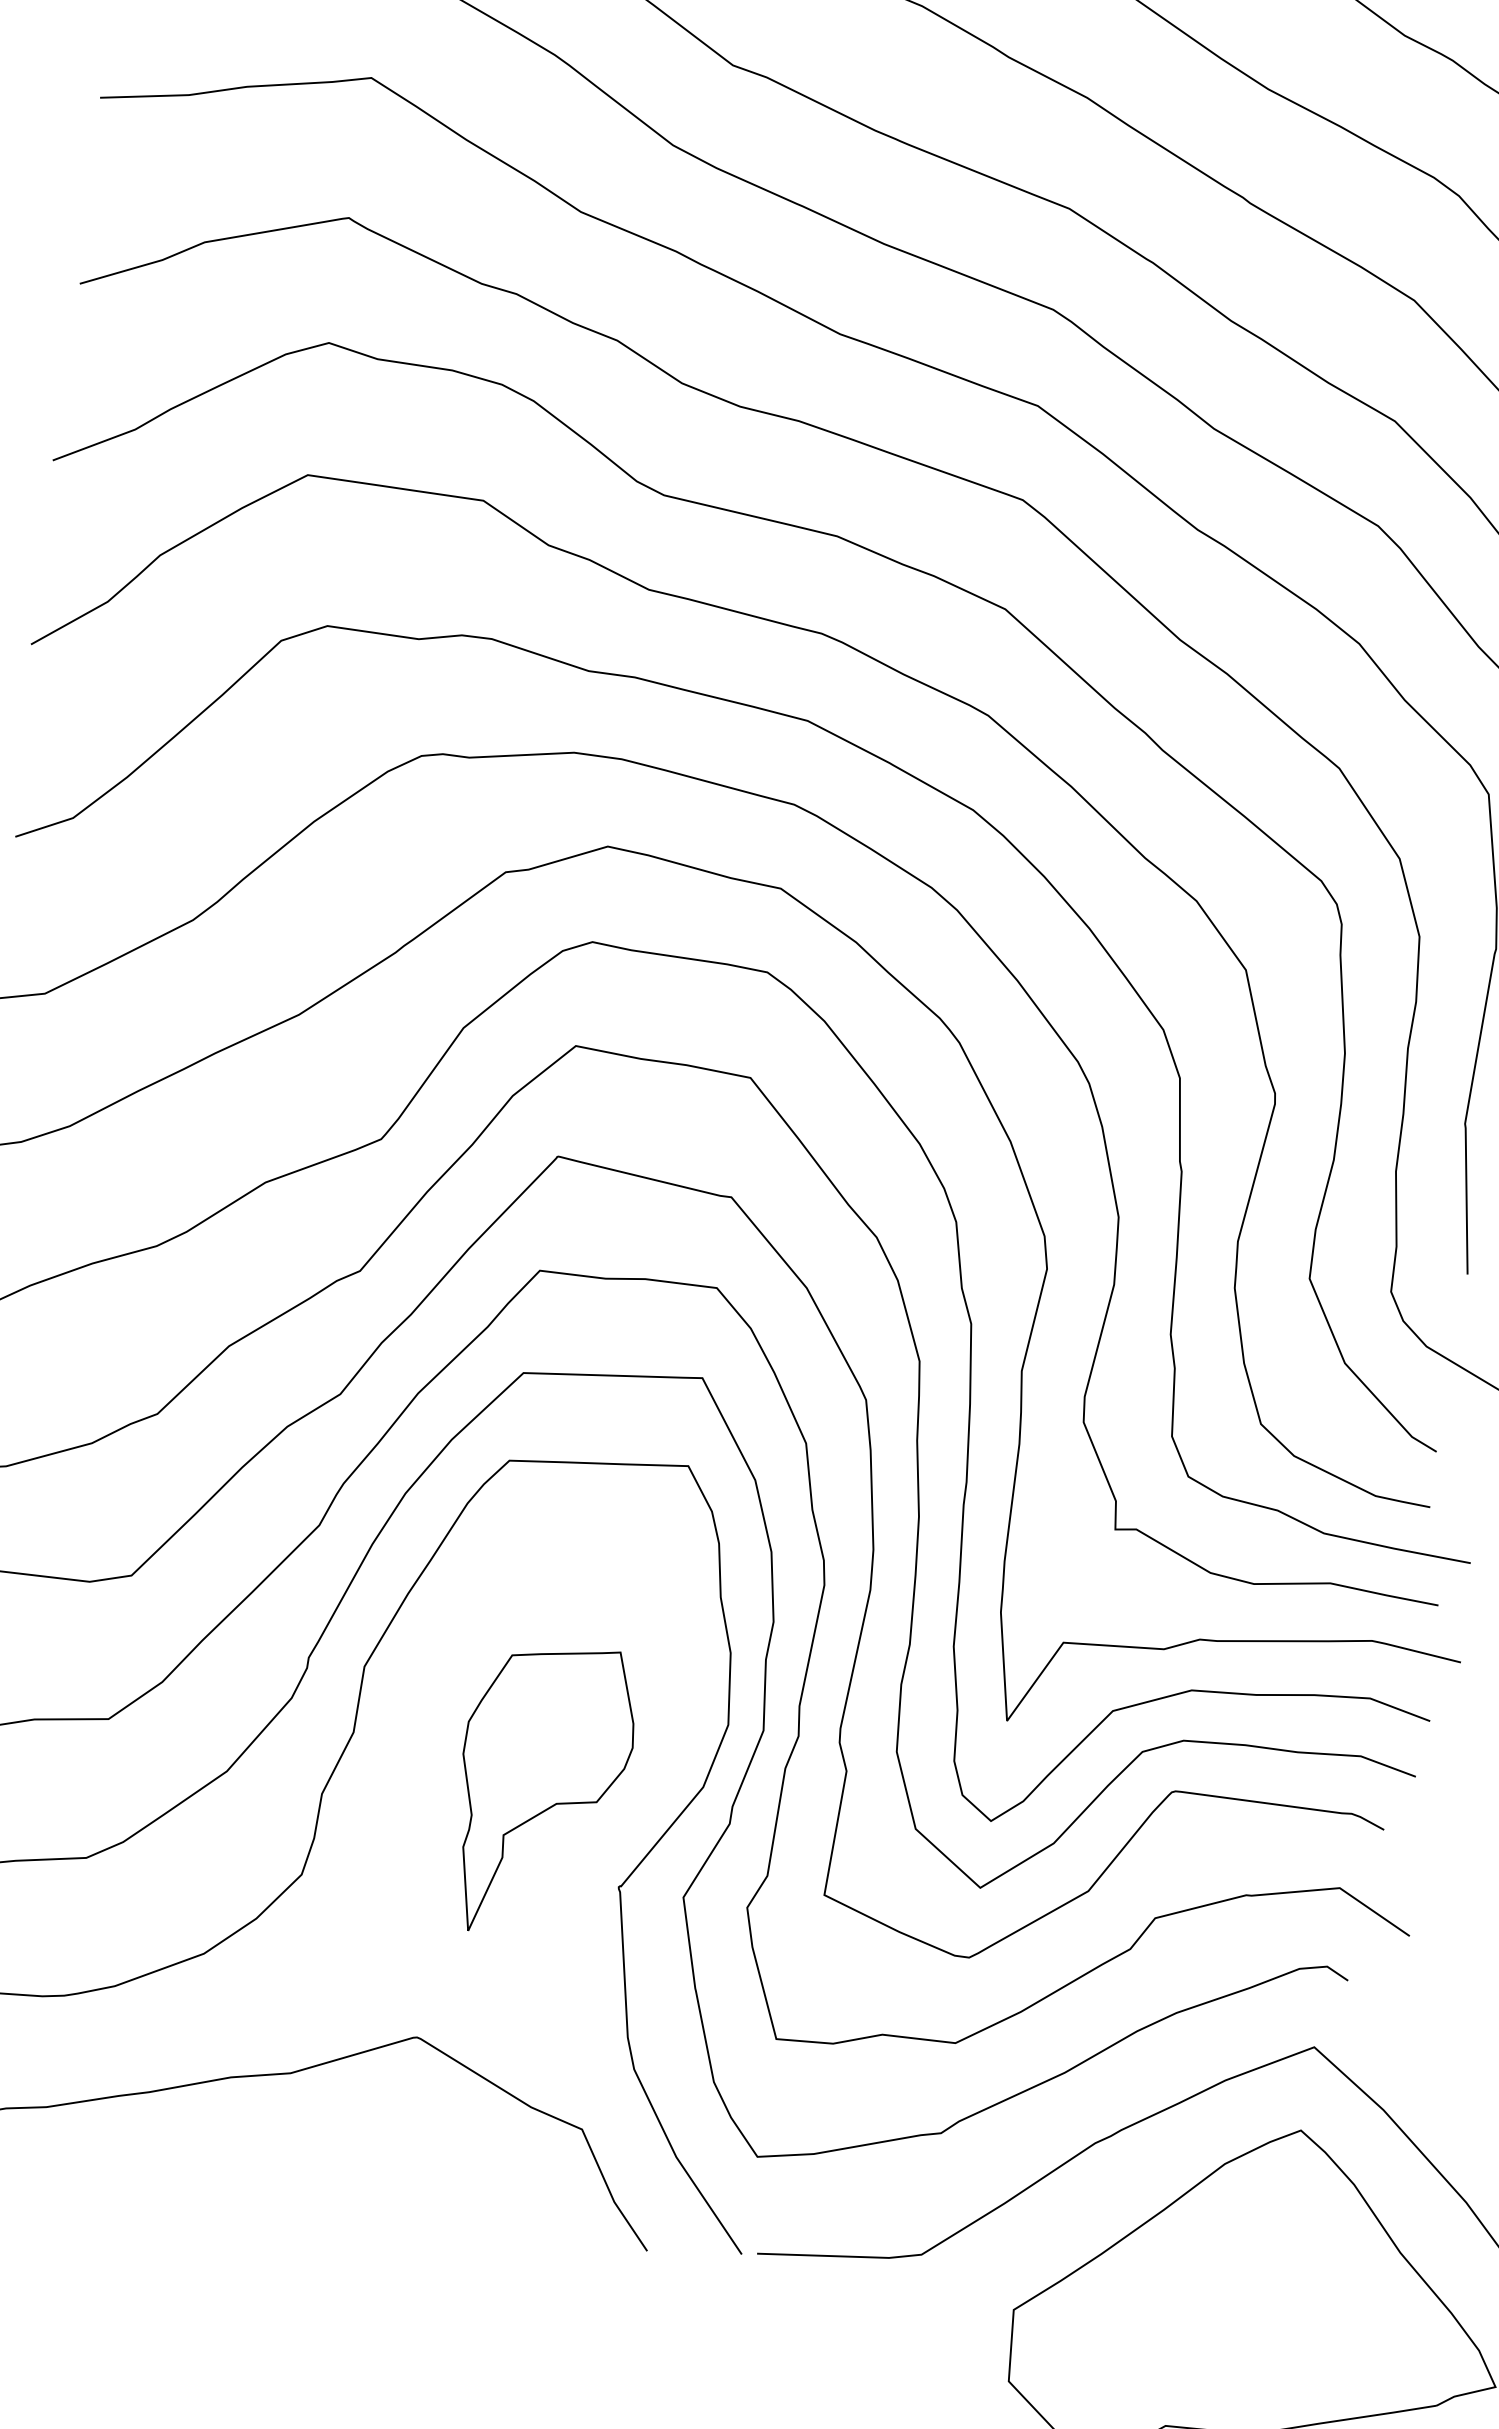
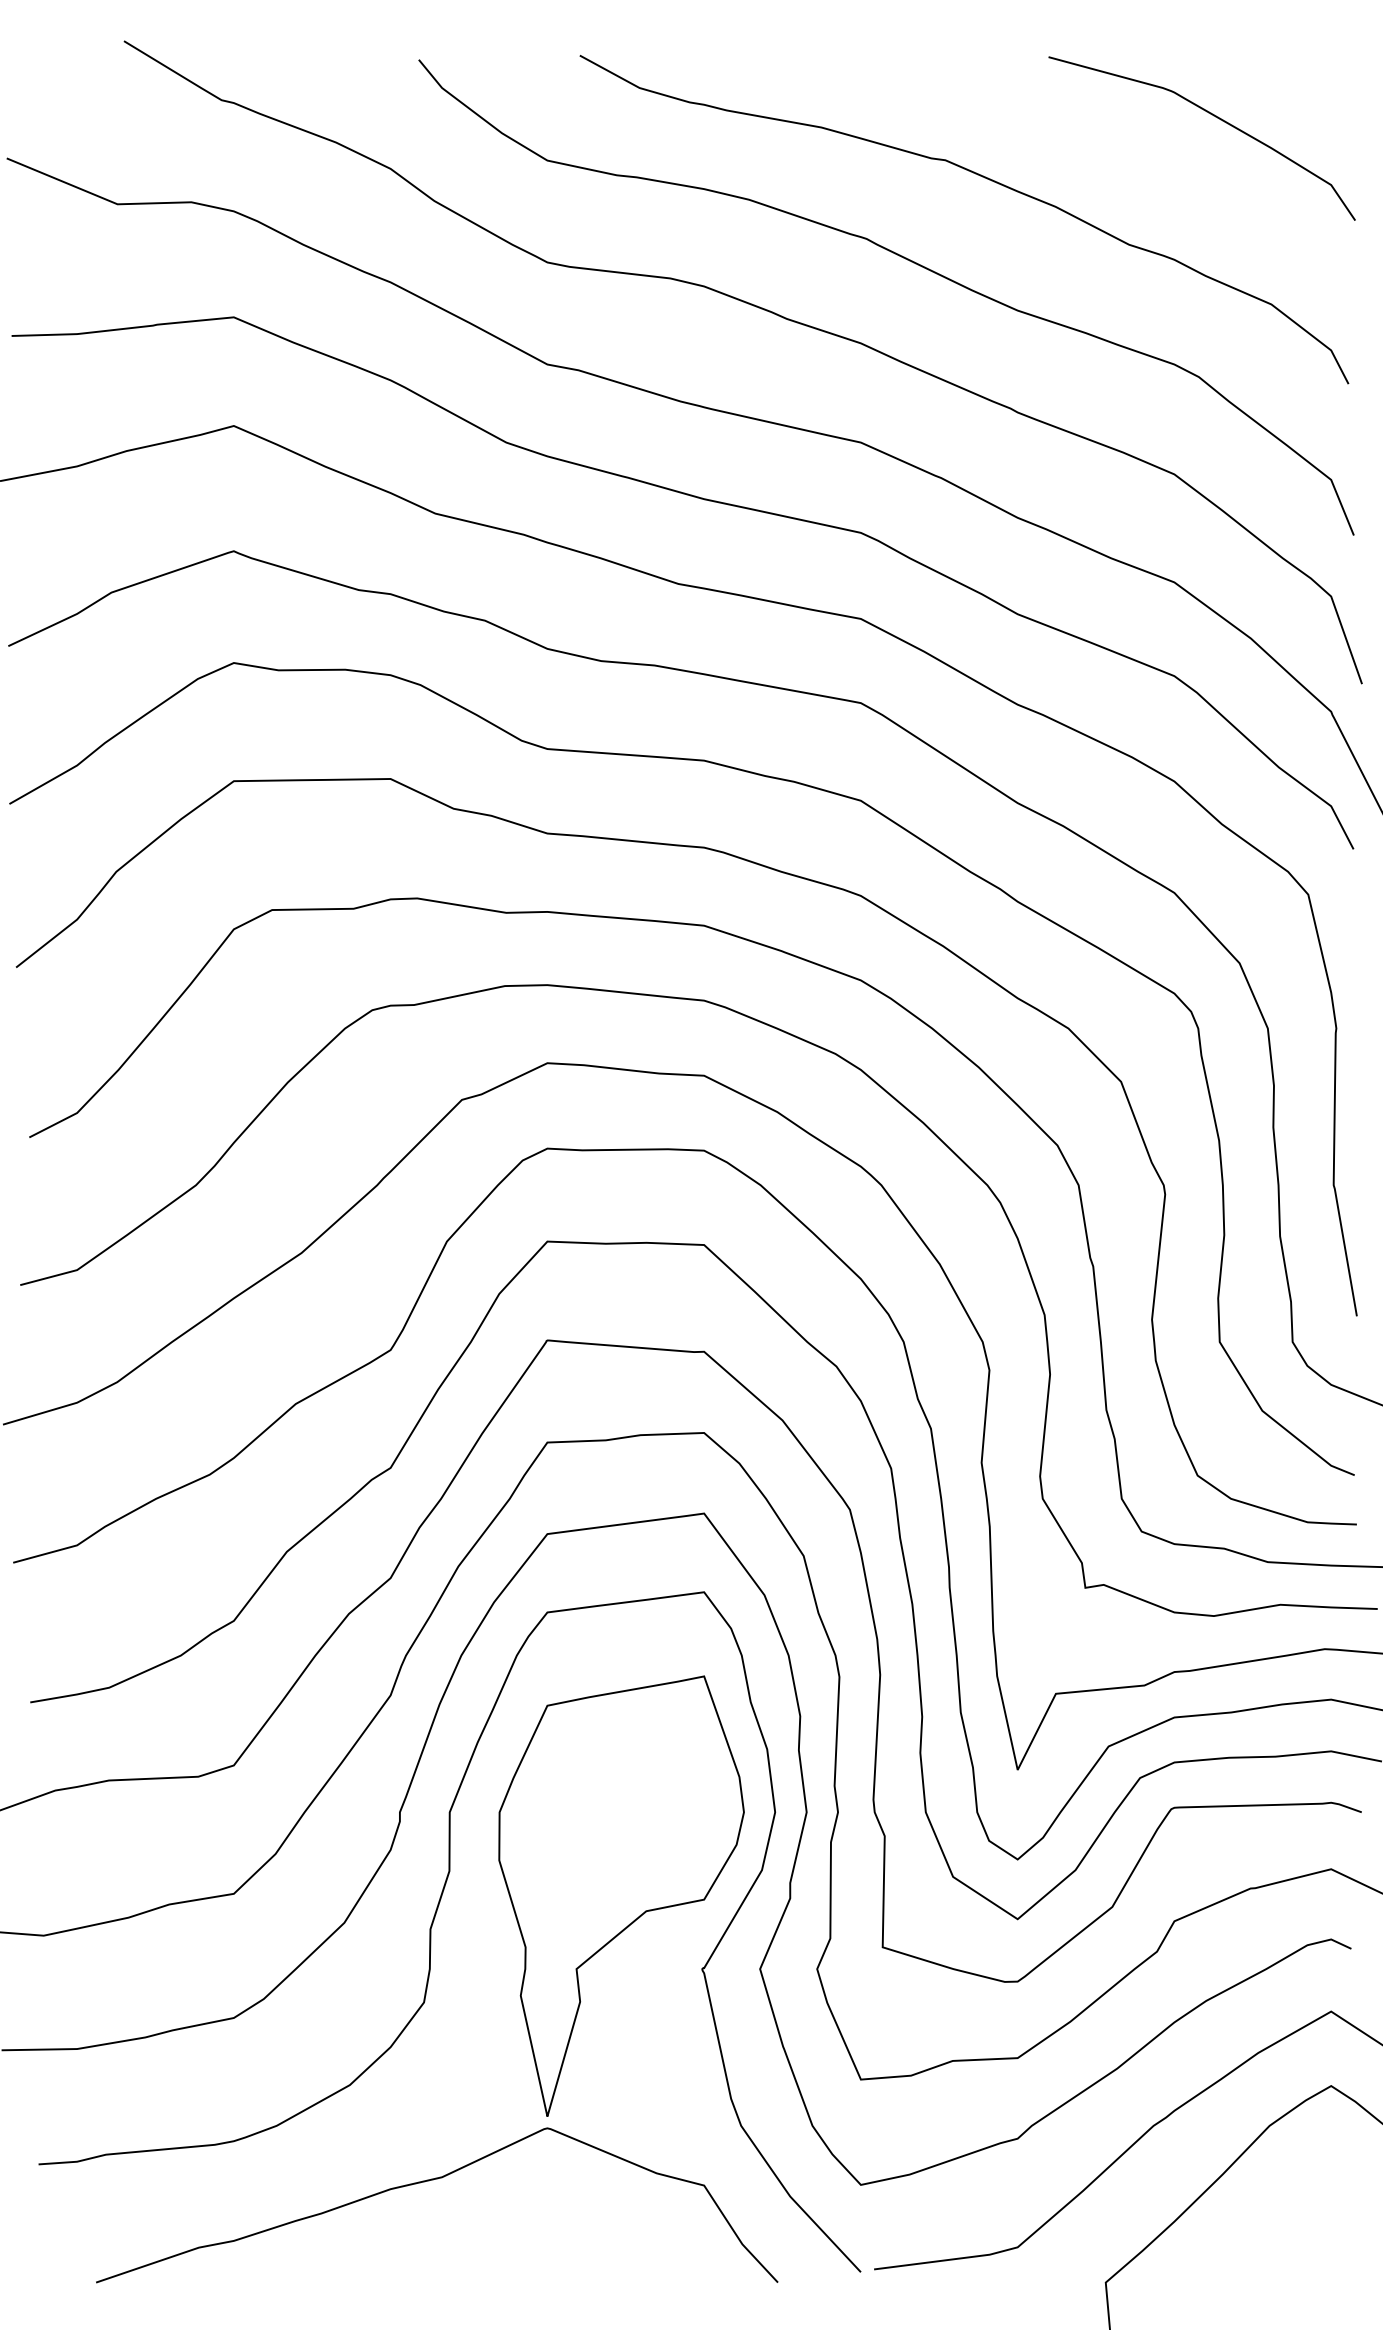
part: (541, 1790) -> (621, 1895), size x1.67

